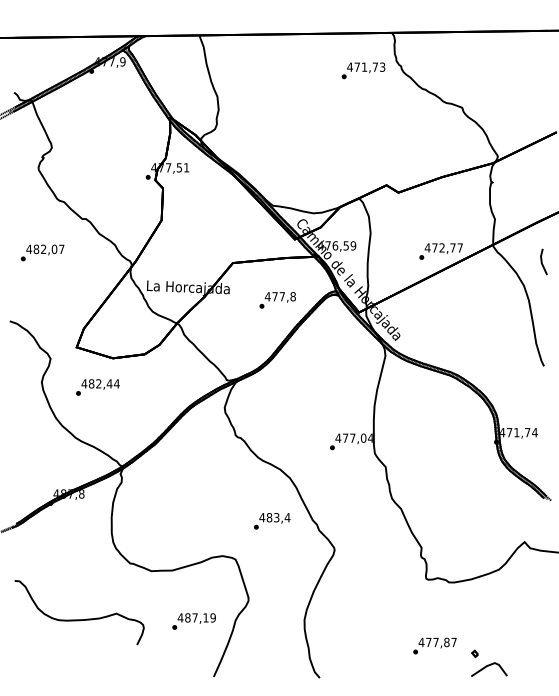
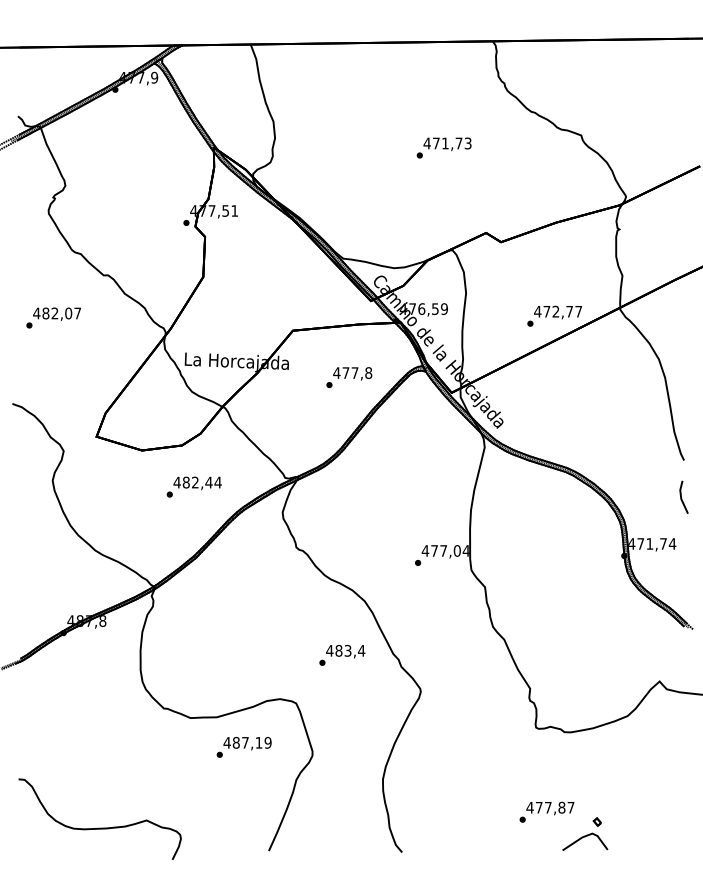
text: (363, 70) -> (443, 147), moved
line: (541, 261) -> (681, 496), moved
text: (97, 386) -> (193, 486), moved
curve: (79, 619) -> (99, 827), moved
text: (193, 621) -> (243, 747), moved
curve: (489, 666) -> (585, 837), moved

